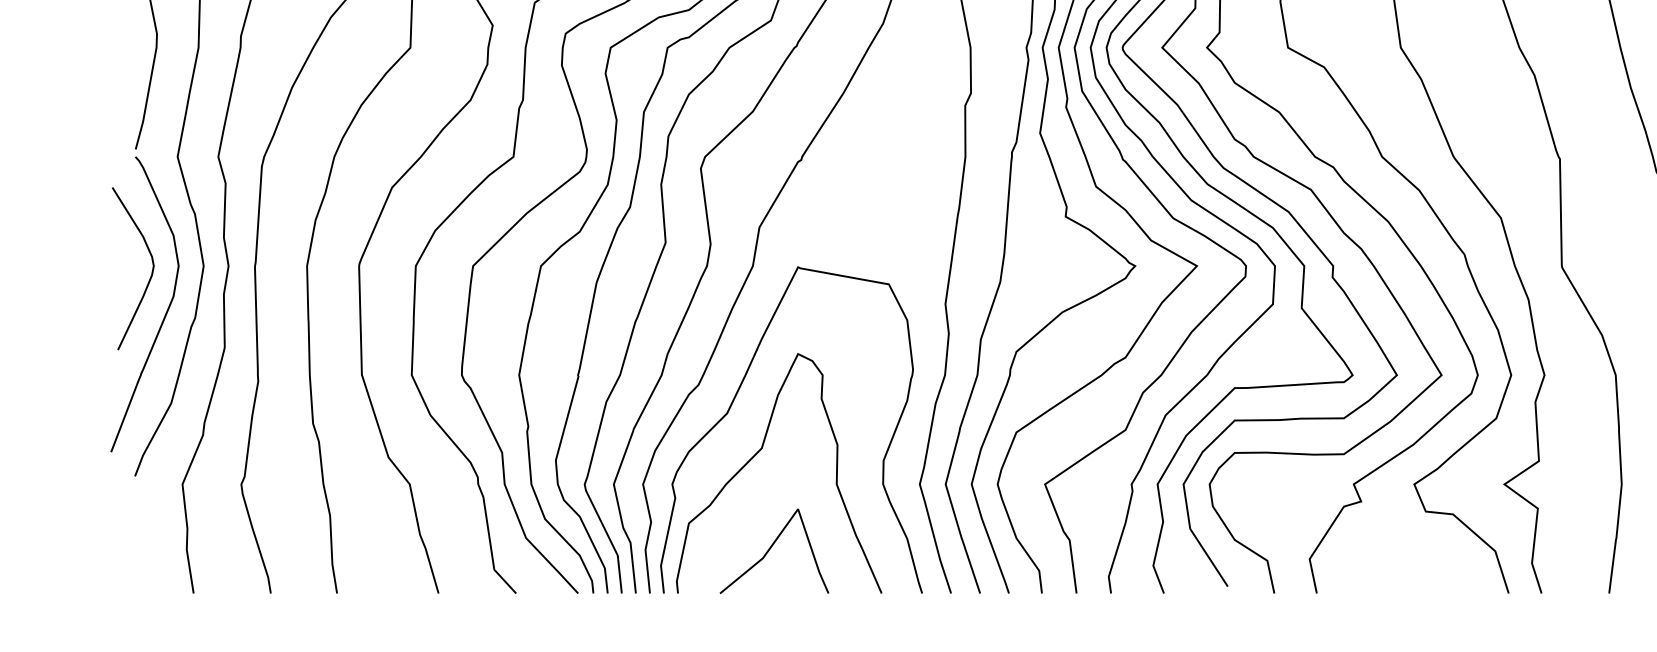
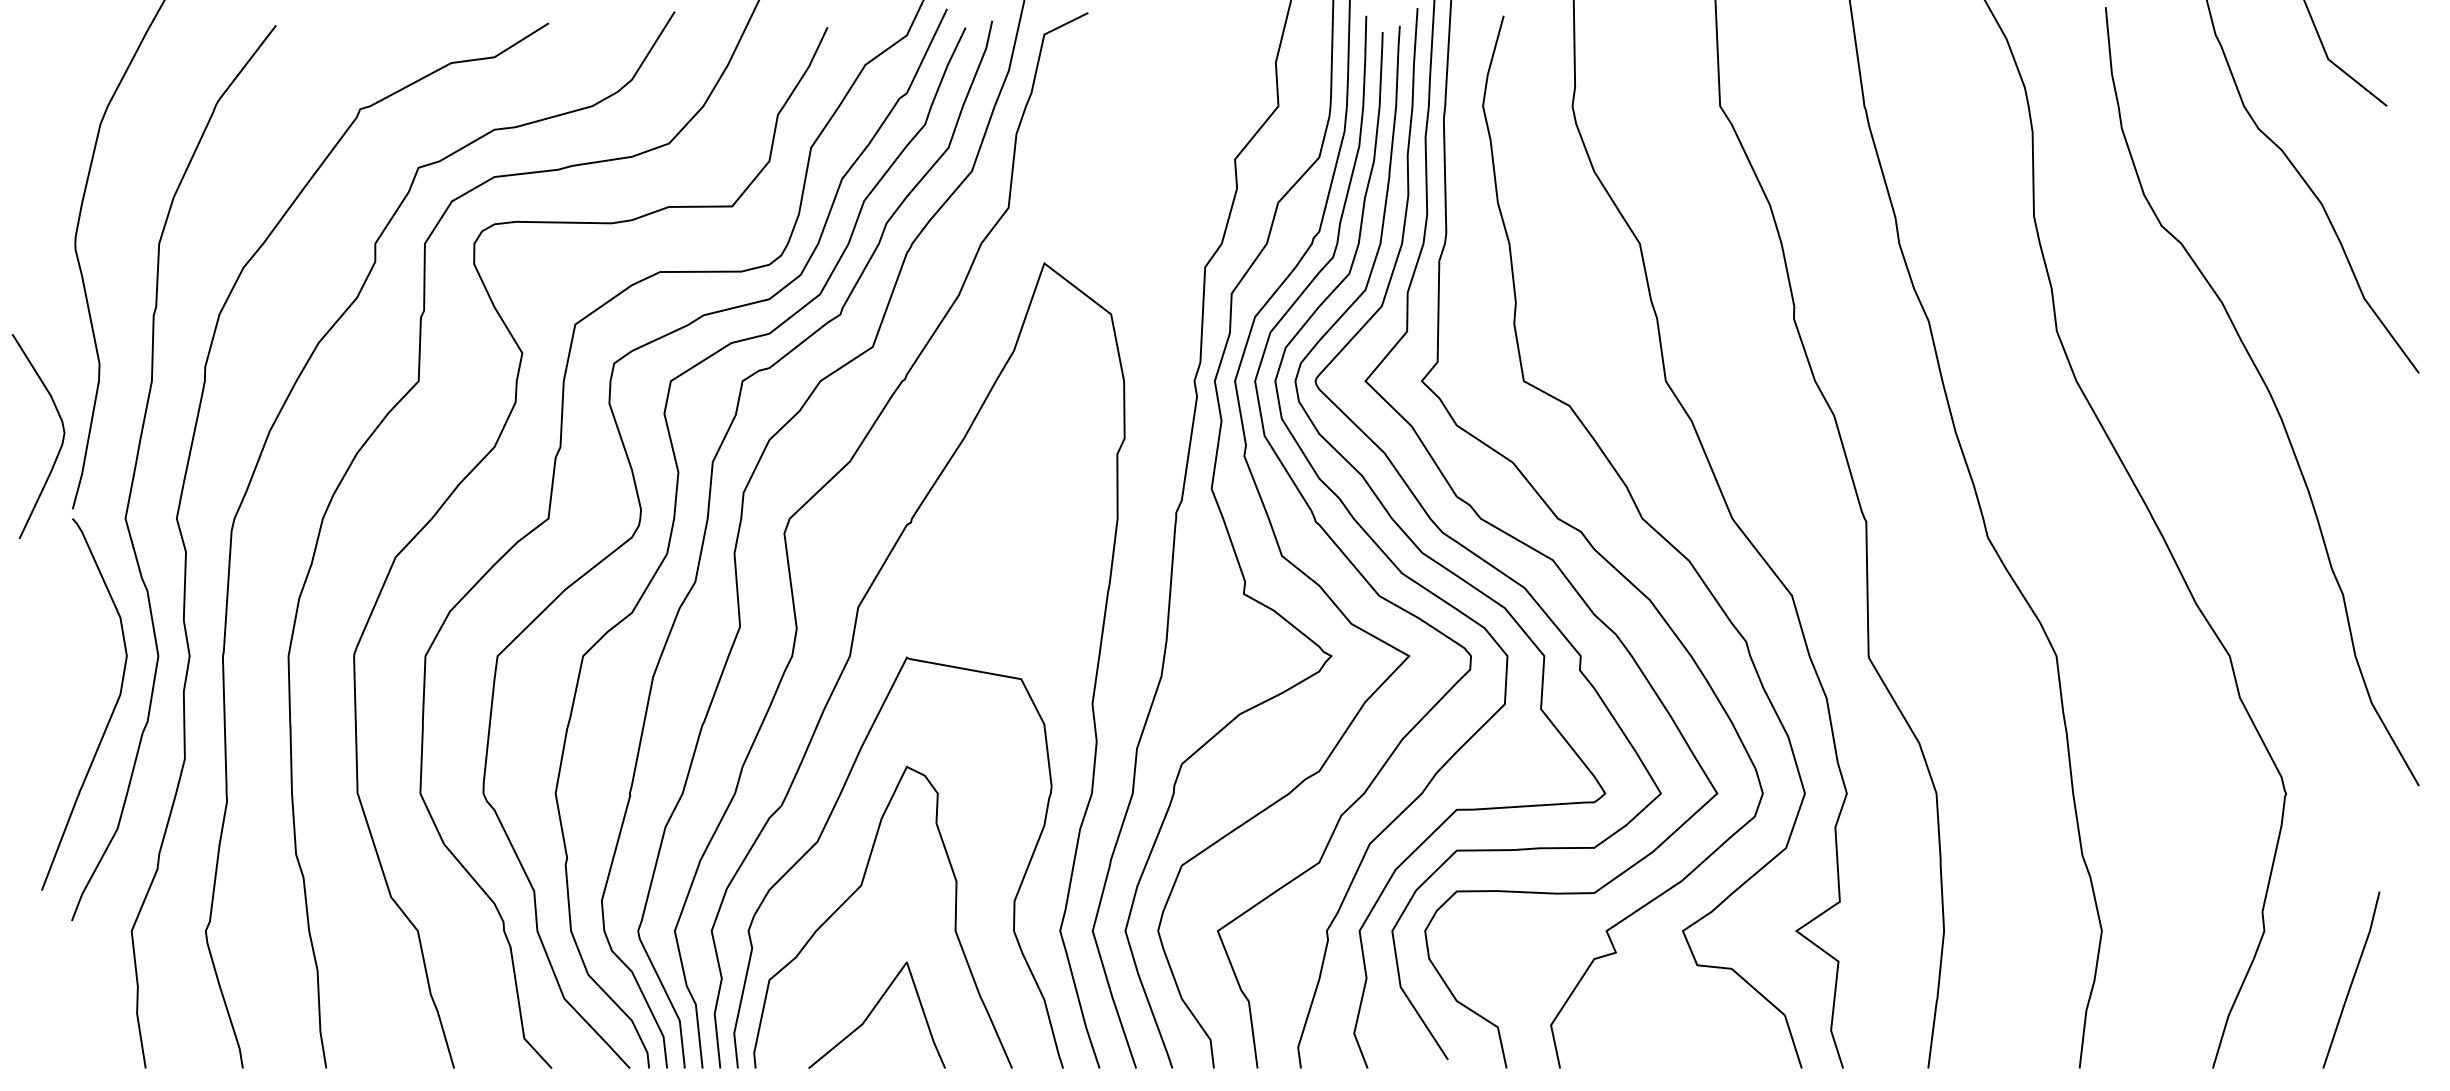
curve: (151, 273) -> (61, 442), moved

